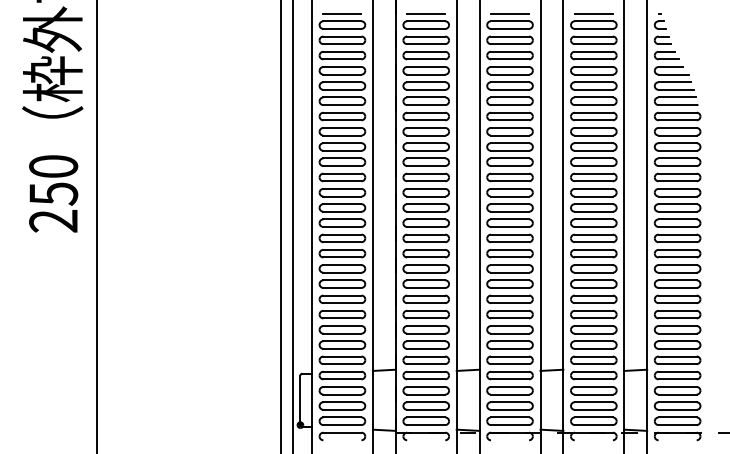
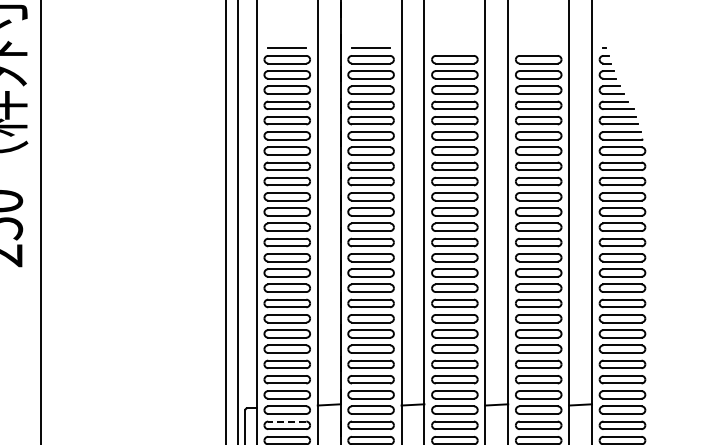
line: (509, 13) -> (454, 48), removed
line: (593, 13) -> (538, 48), removed
line: (341, 386) -> (286, 421), solid -> dashed

